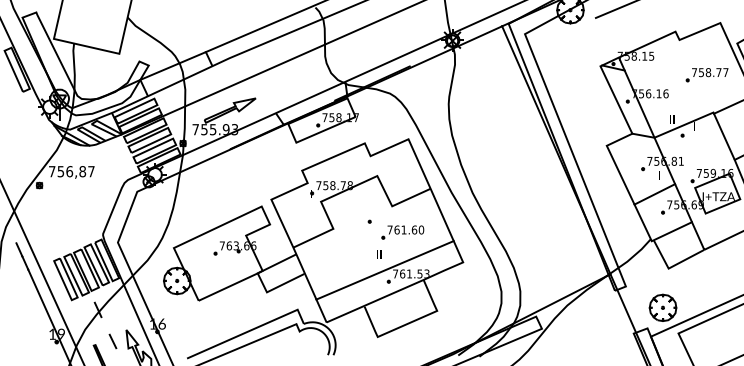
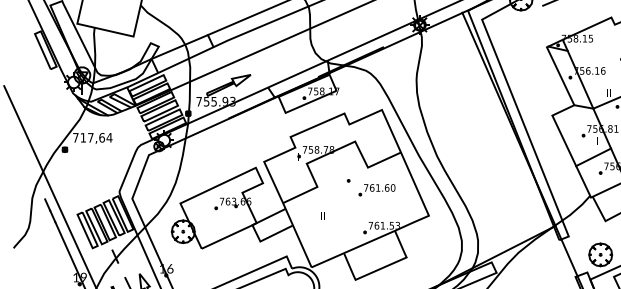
text: (75, 171) -> (95, 137), 756,87 -> 717,64
text: (379, 254) -> (323, 215), moved
line: (384, 270) -> (361, 222), removed

